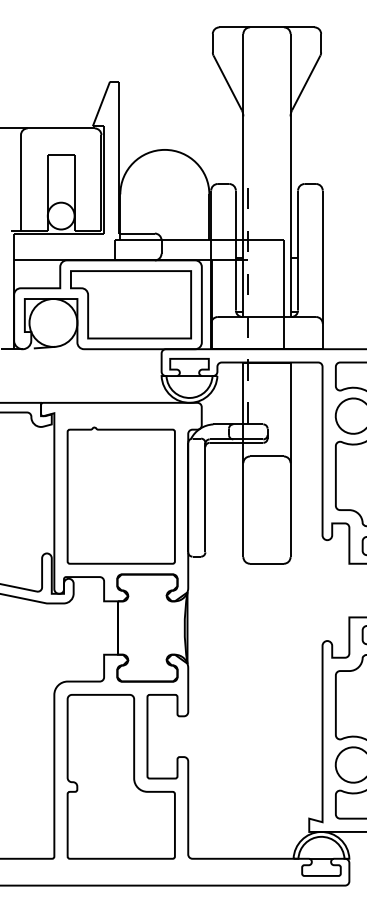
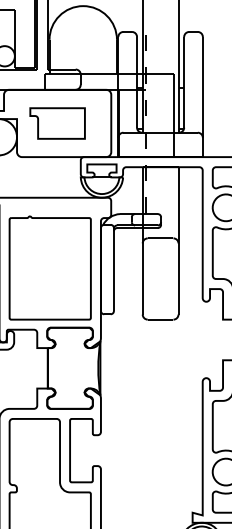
part: (130, 304) -> (57, 123), size x0.6

